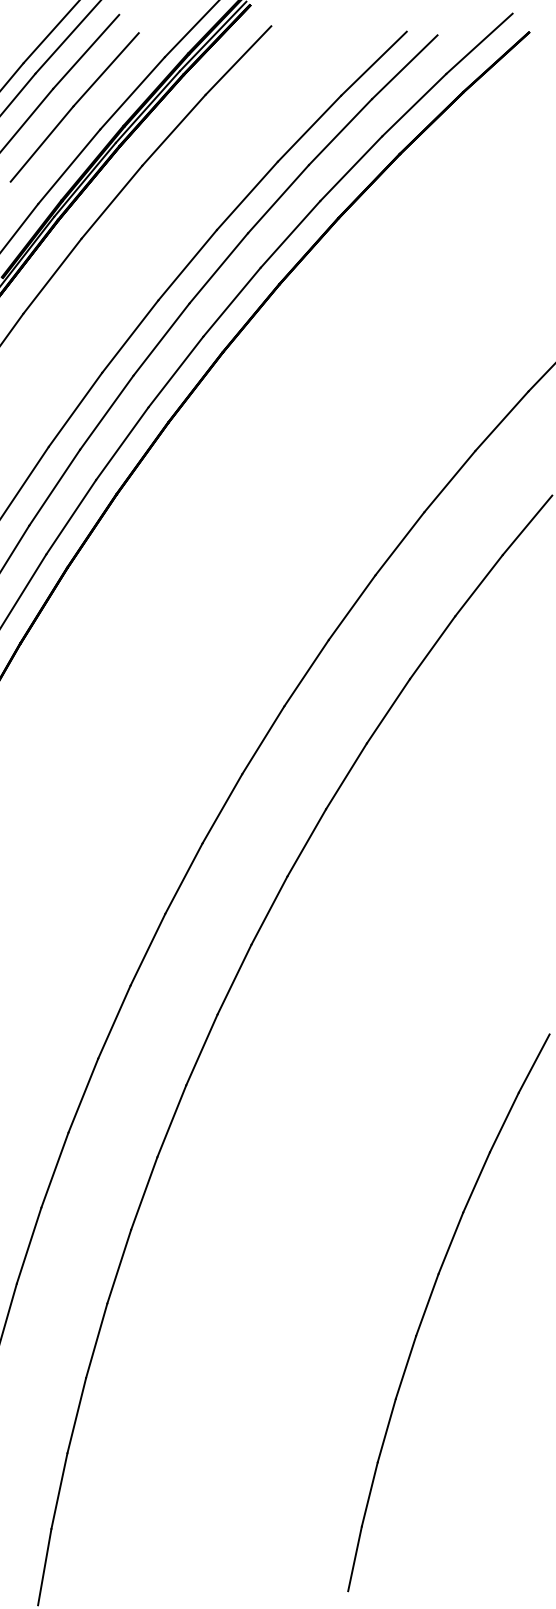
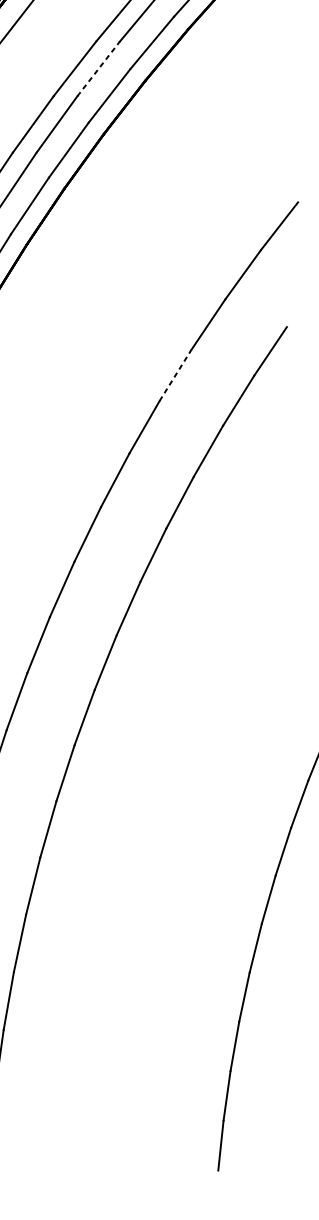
line: (340, 132) -> (98, 69), solid -> dashed
line: (399, 543) -> (175, 375), solid -> dashed

